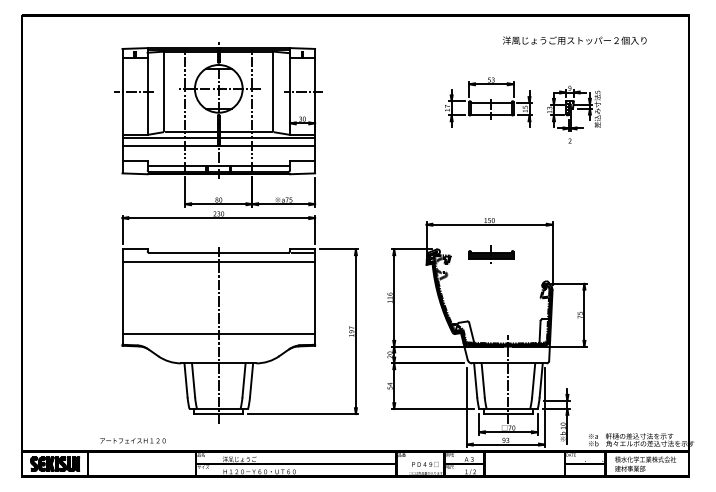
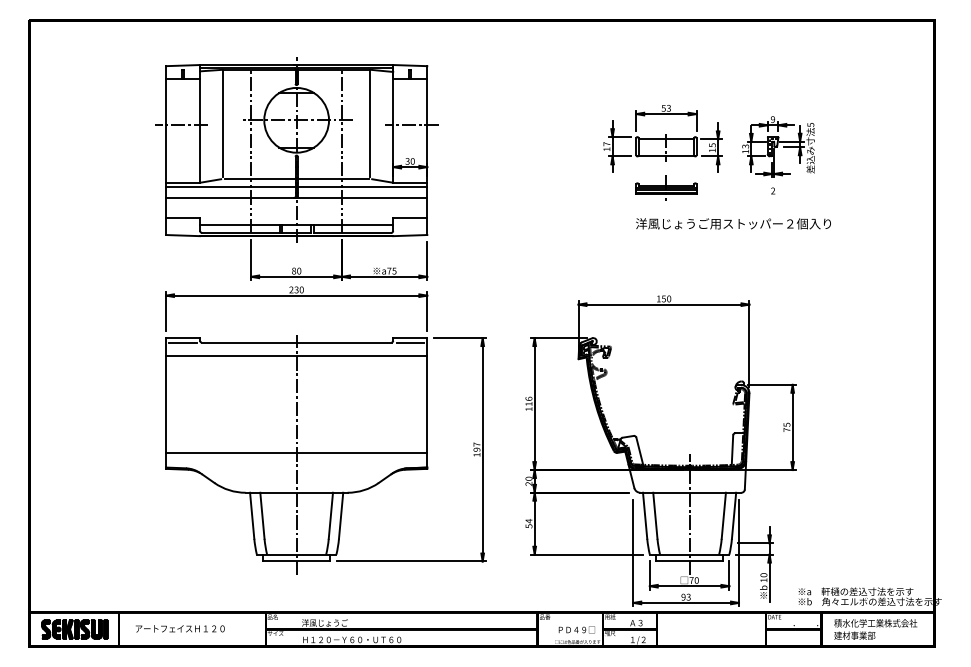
text: (574, 40) -> (733, 223), moved
line: (134, 253) -> (182, 343), added
part: (491, 254) -> (666, 187), moved
text: (133, 440) -> (180, 628), moved

